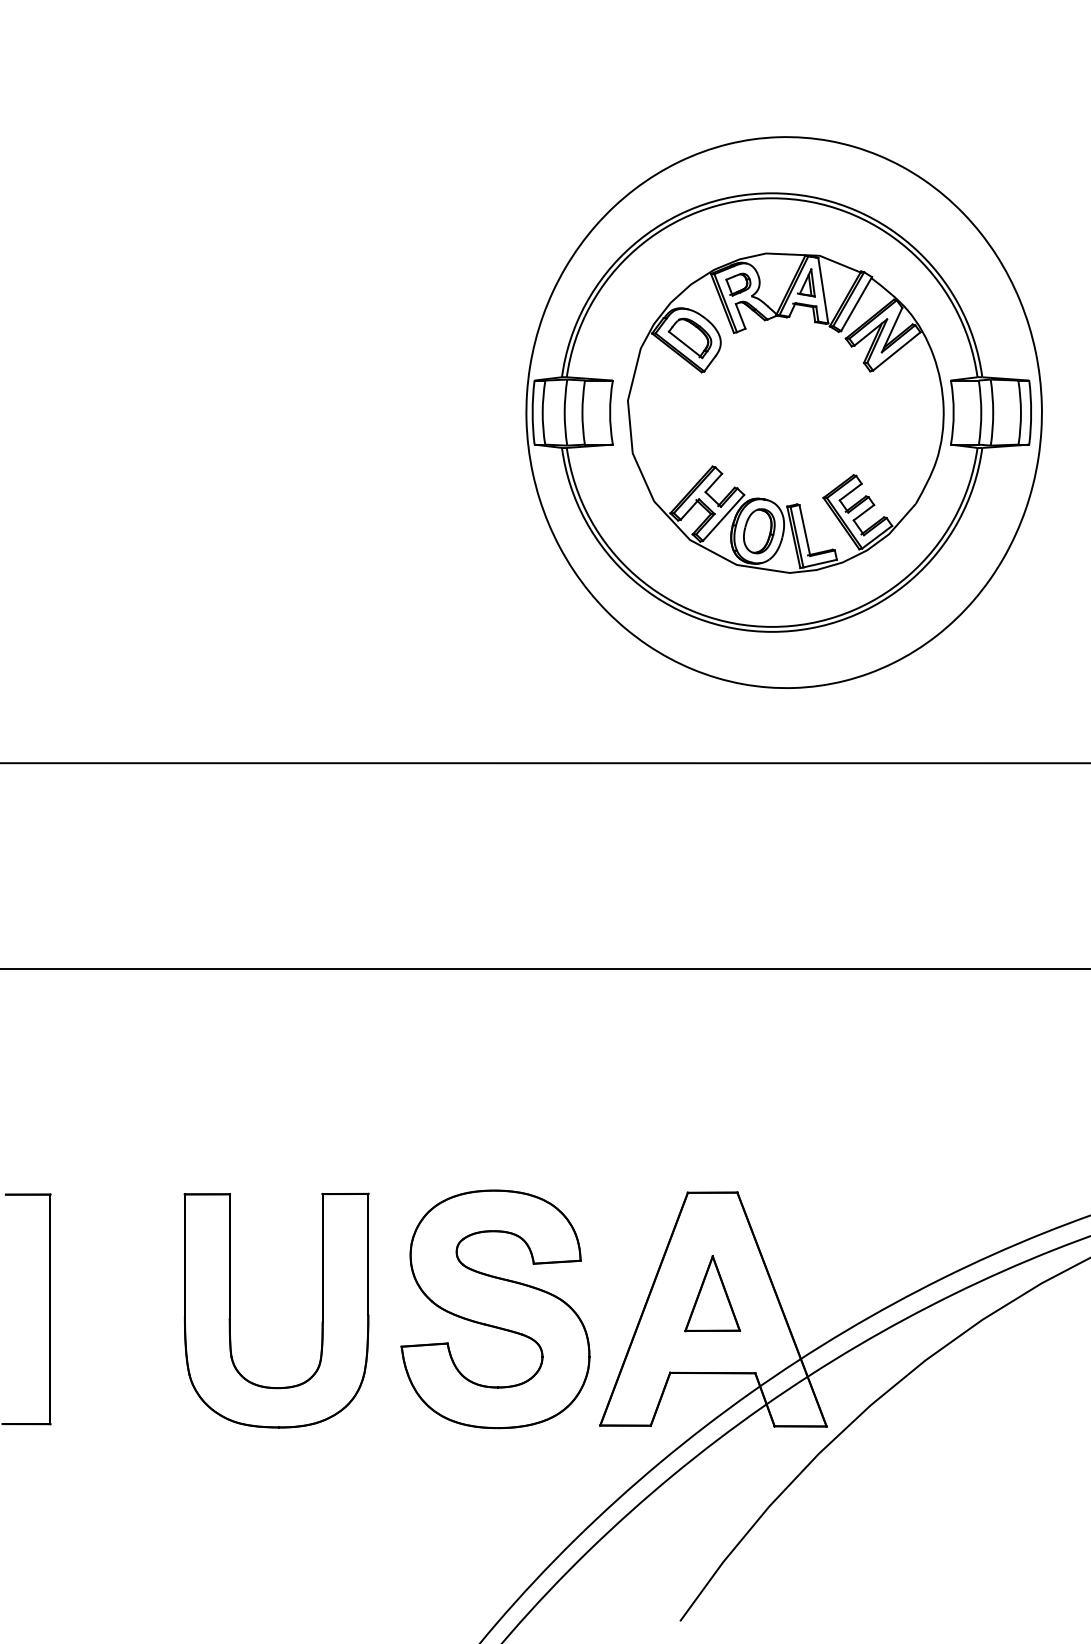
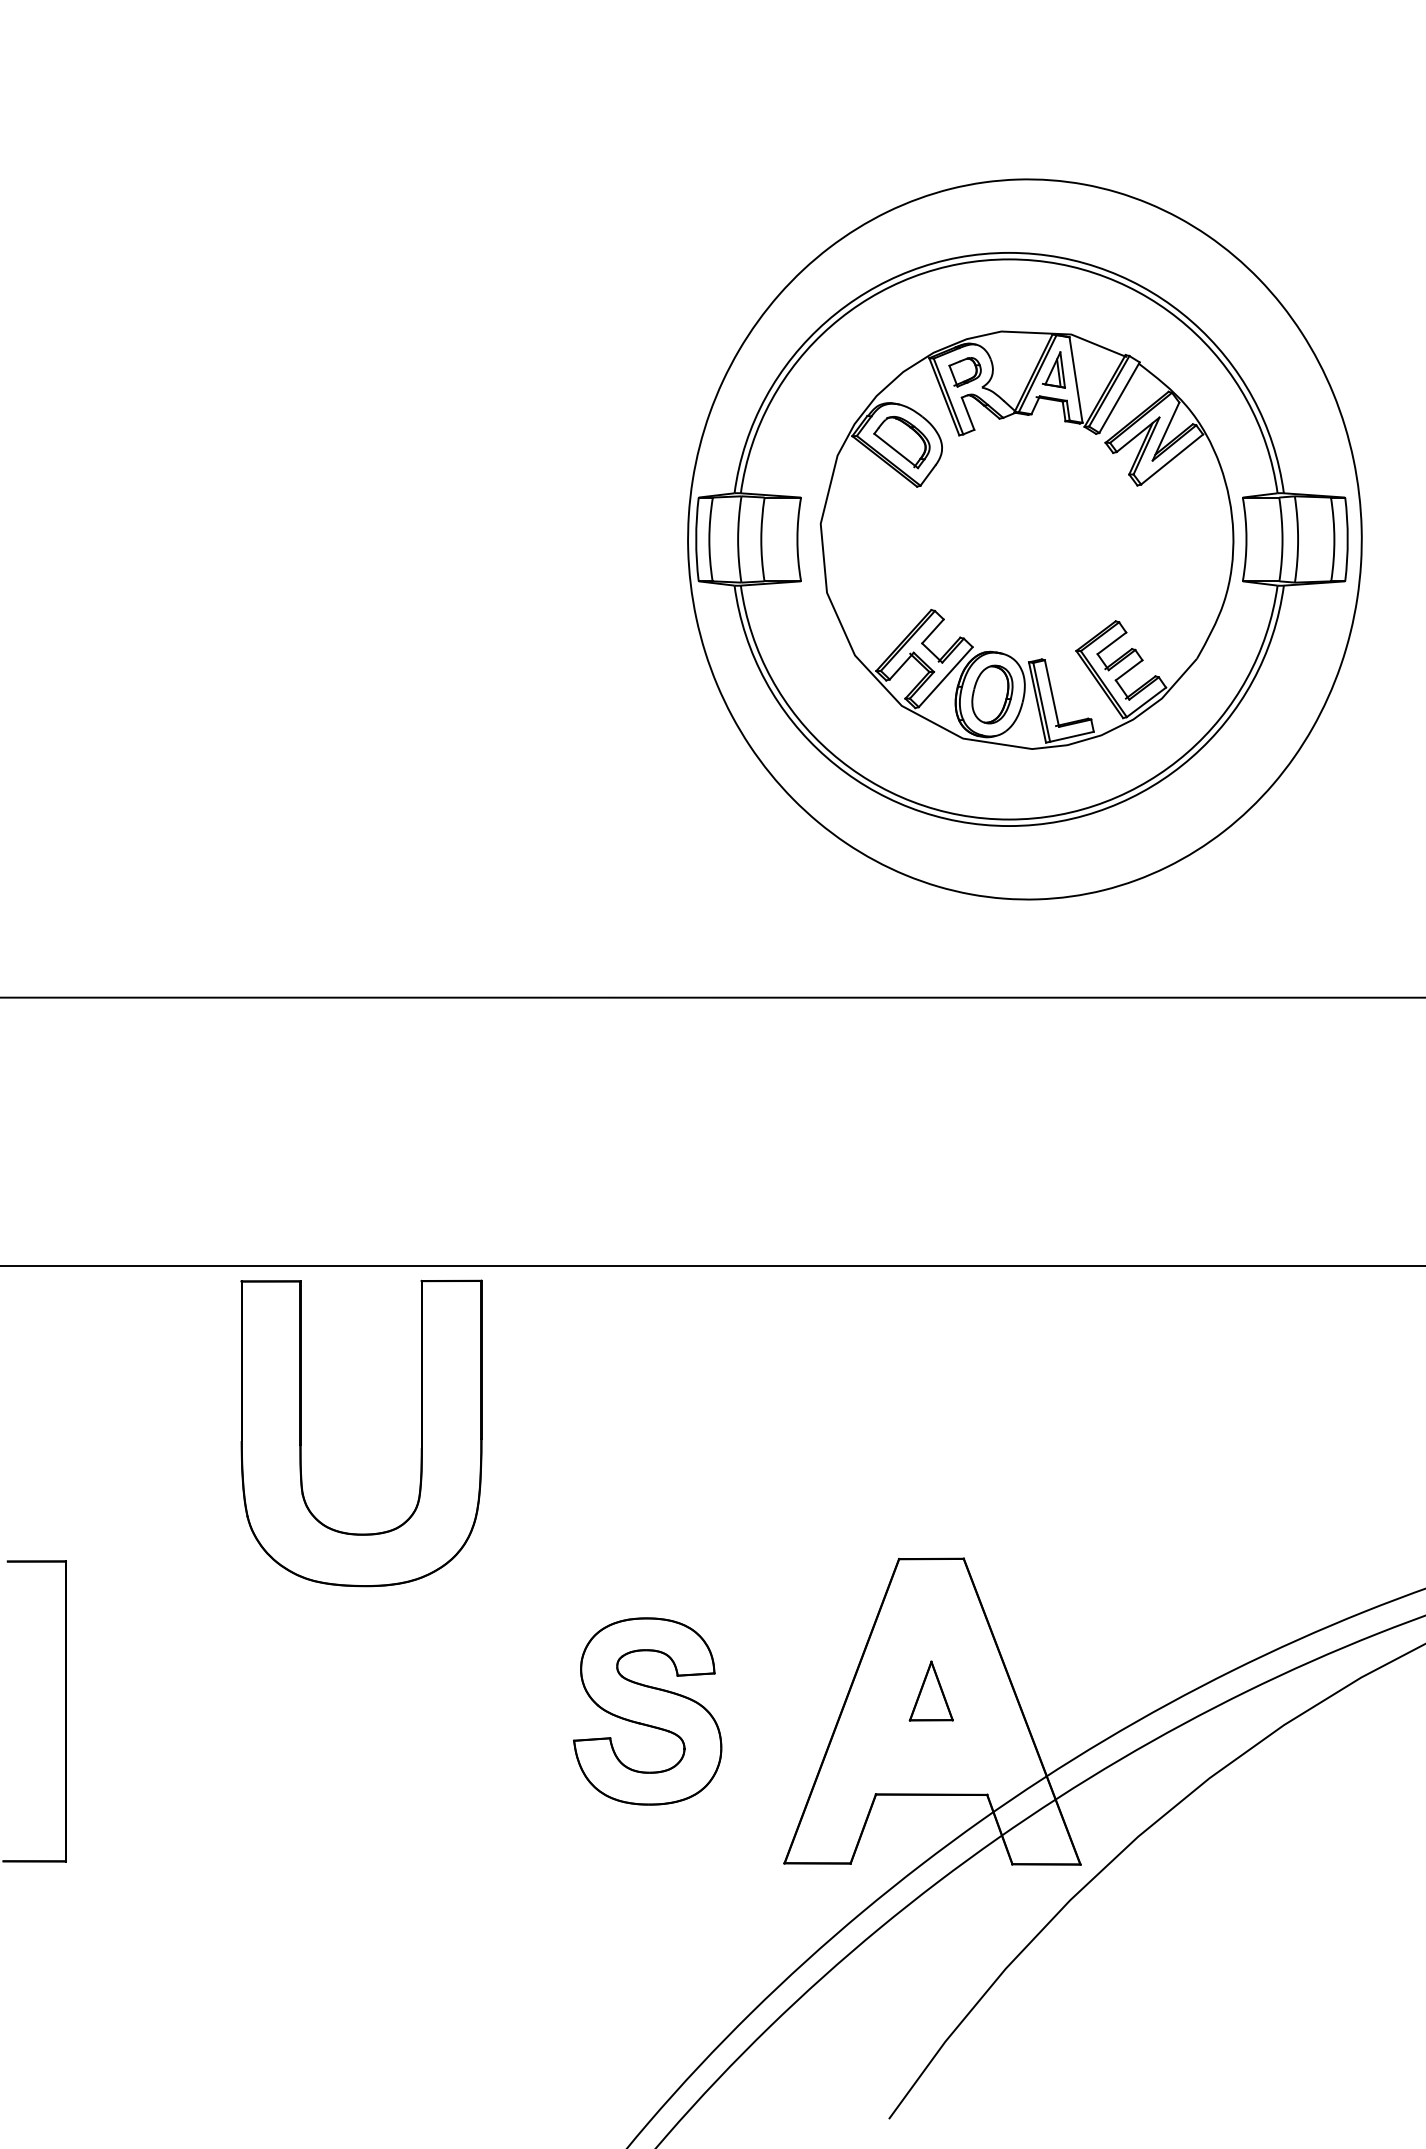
part: (712, 1293) -> (931, 1690), size x0.6
part: (495, 1309) -> (647, 1711), size x0.6
part: (230, 1310) -> (301, 1433), moved

